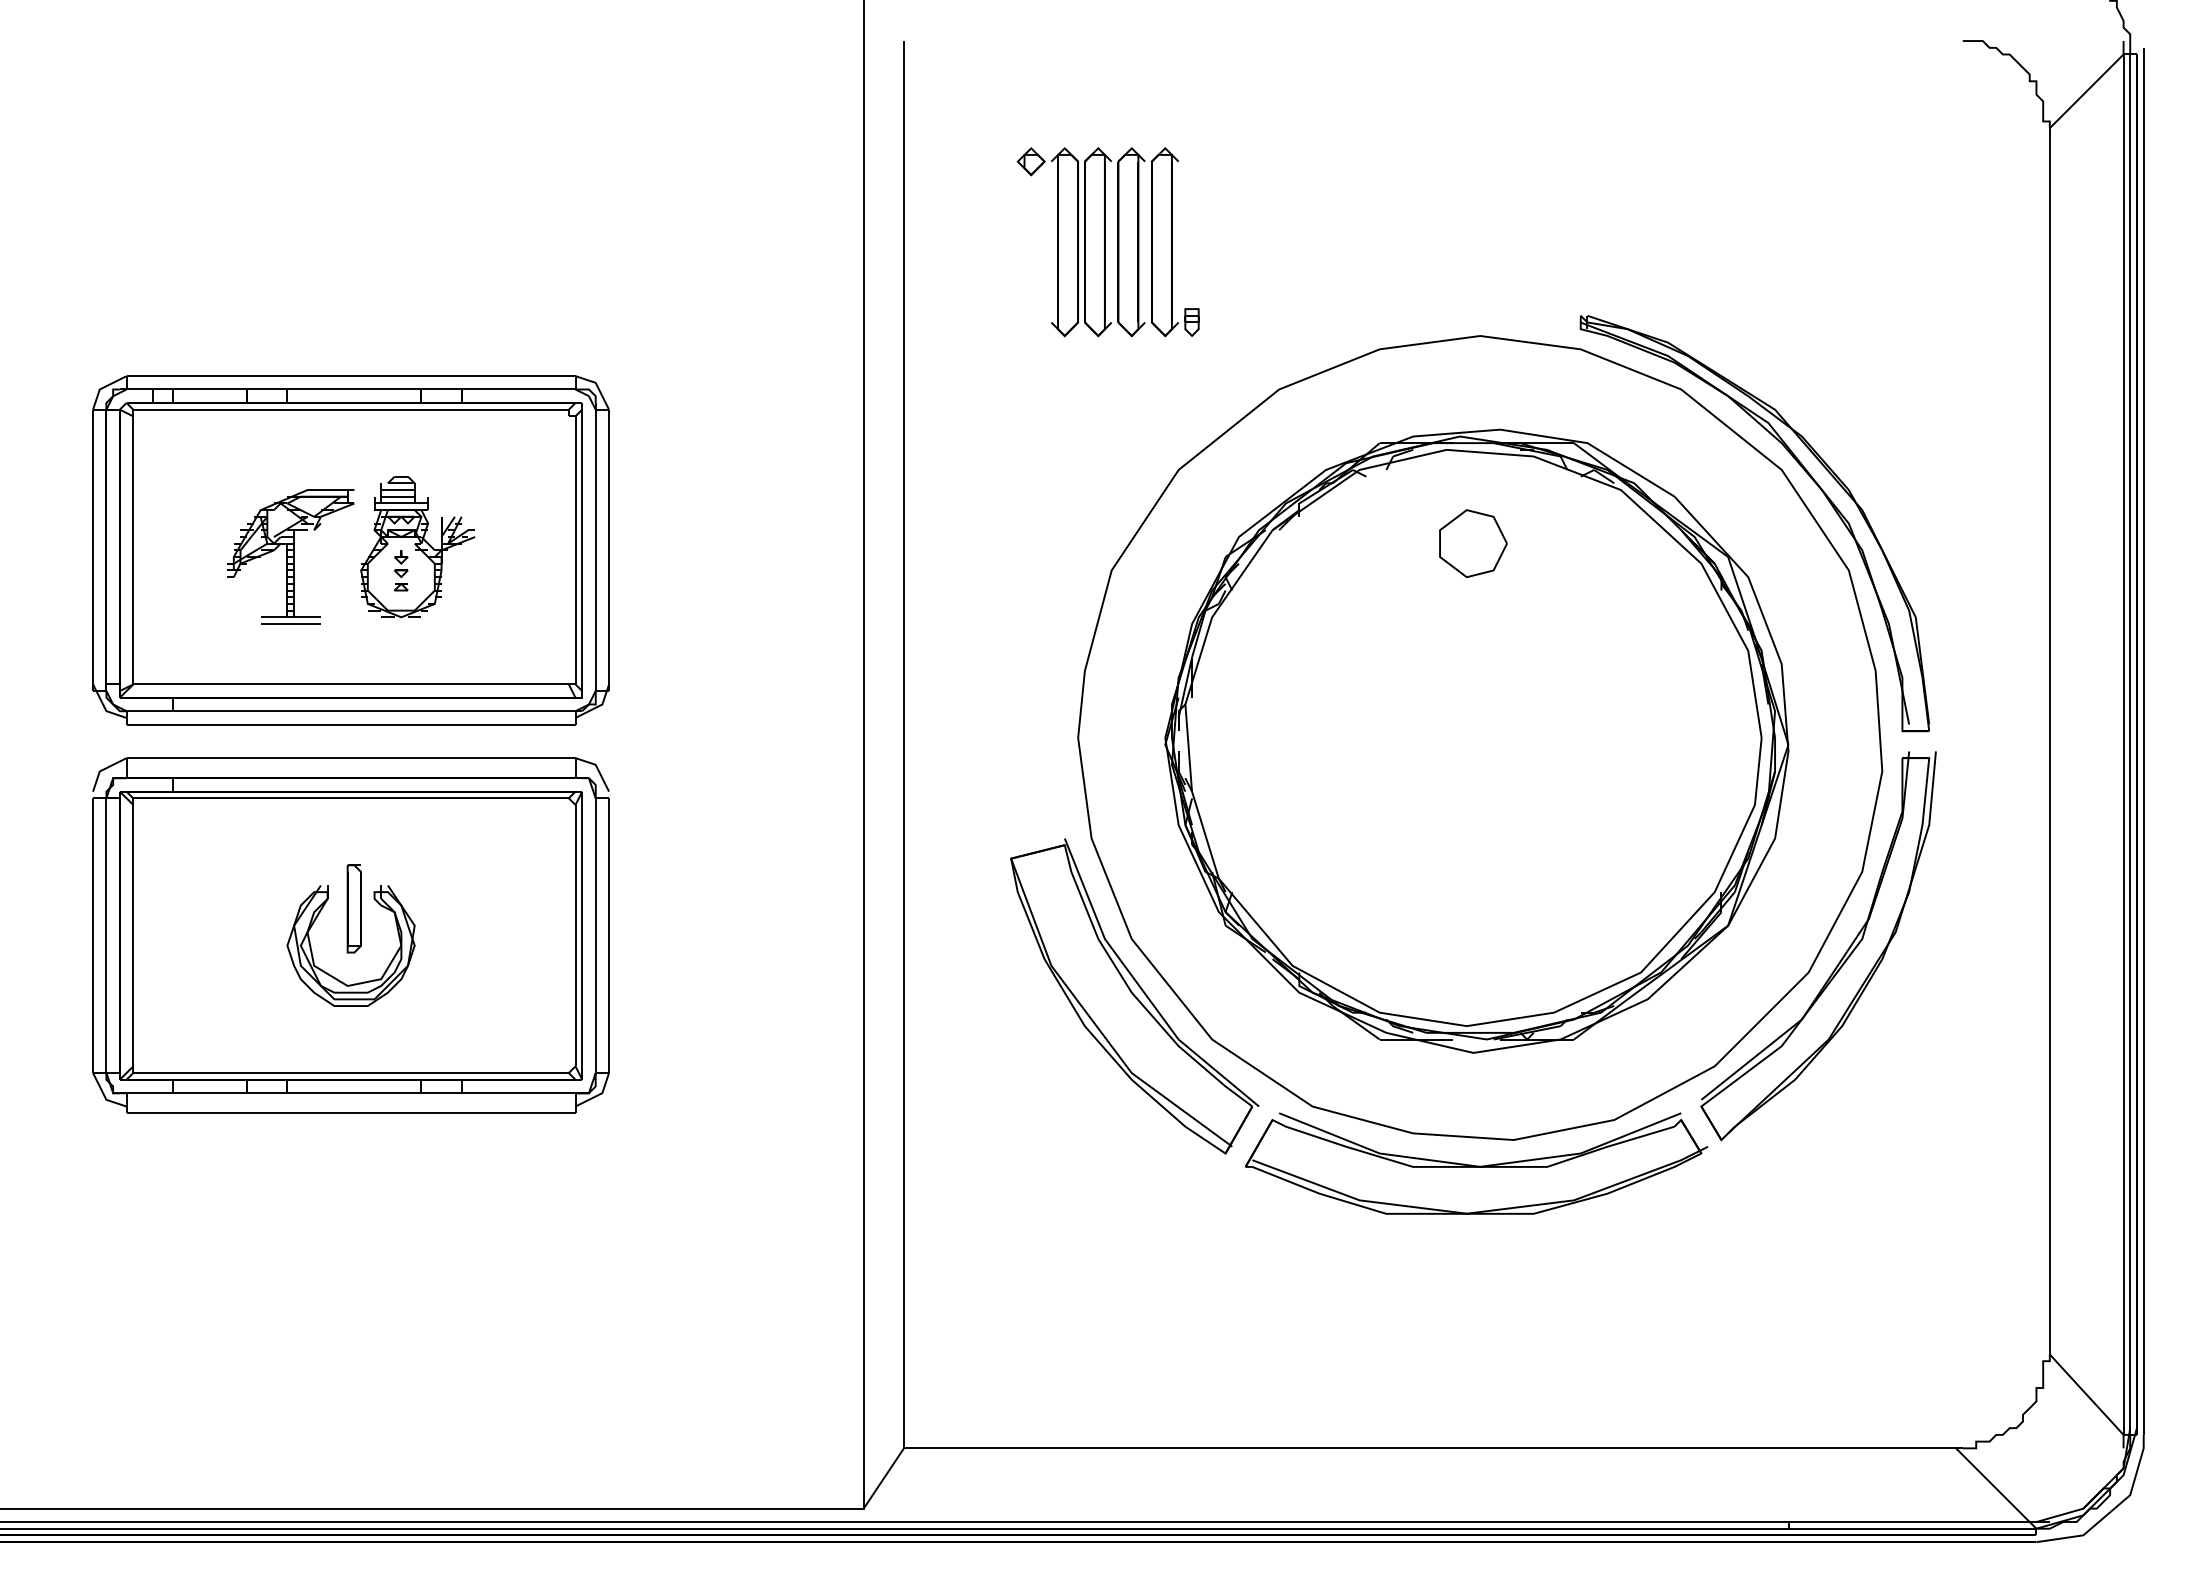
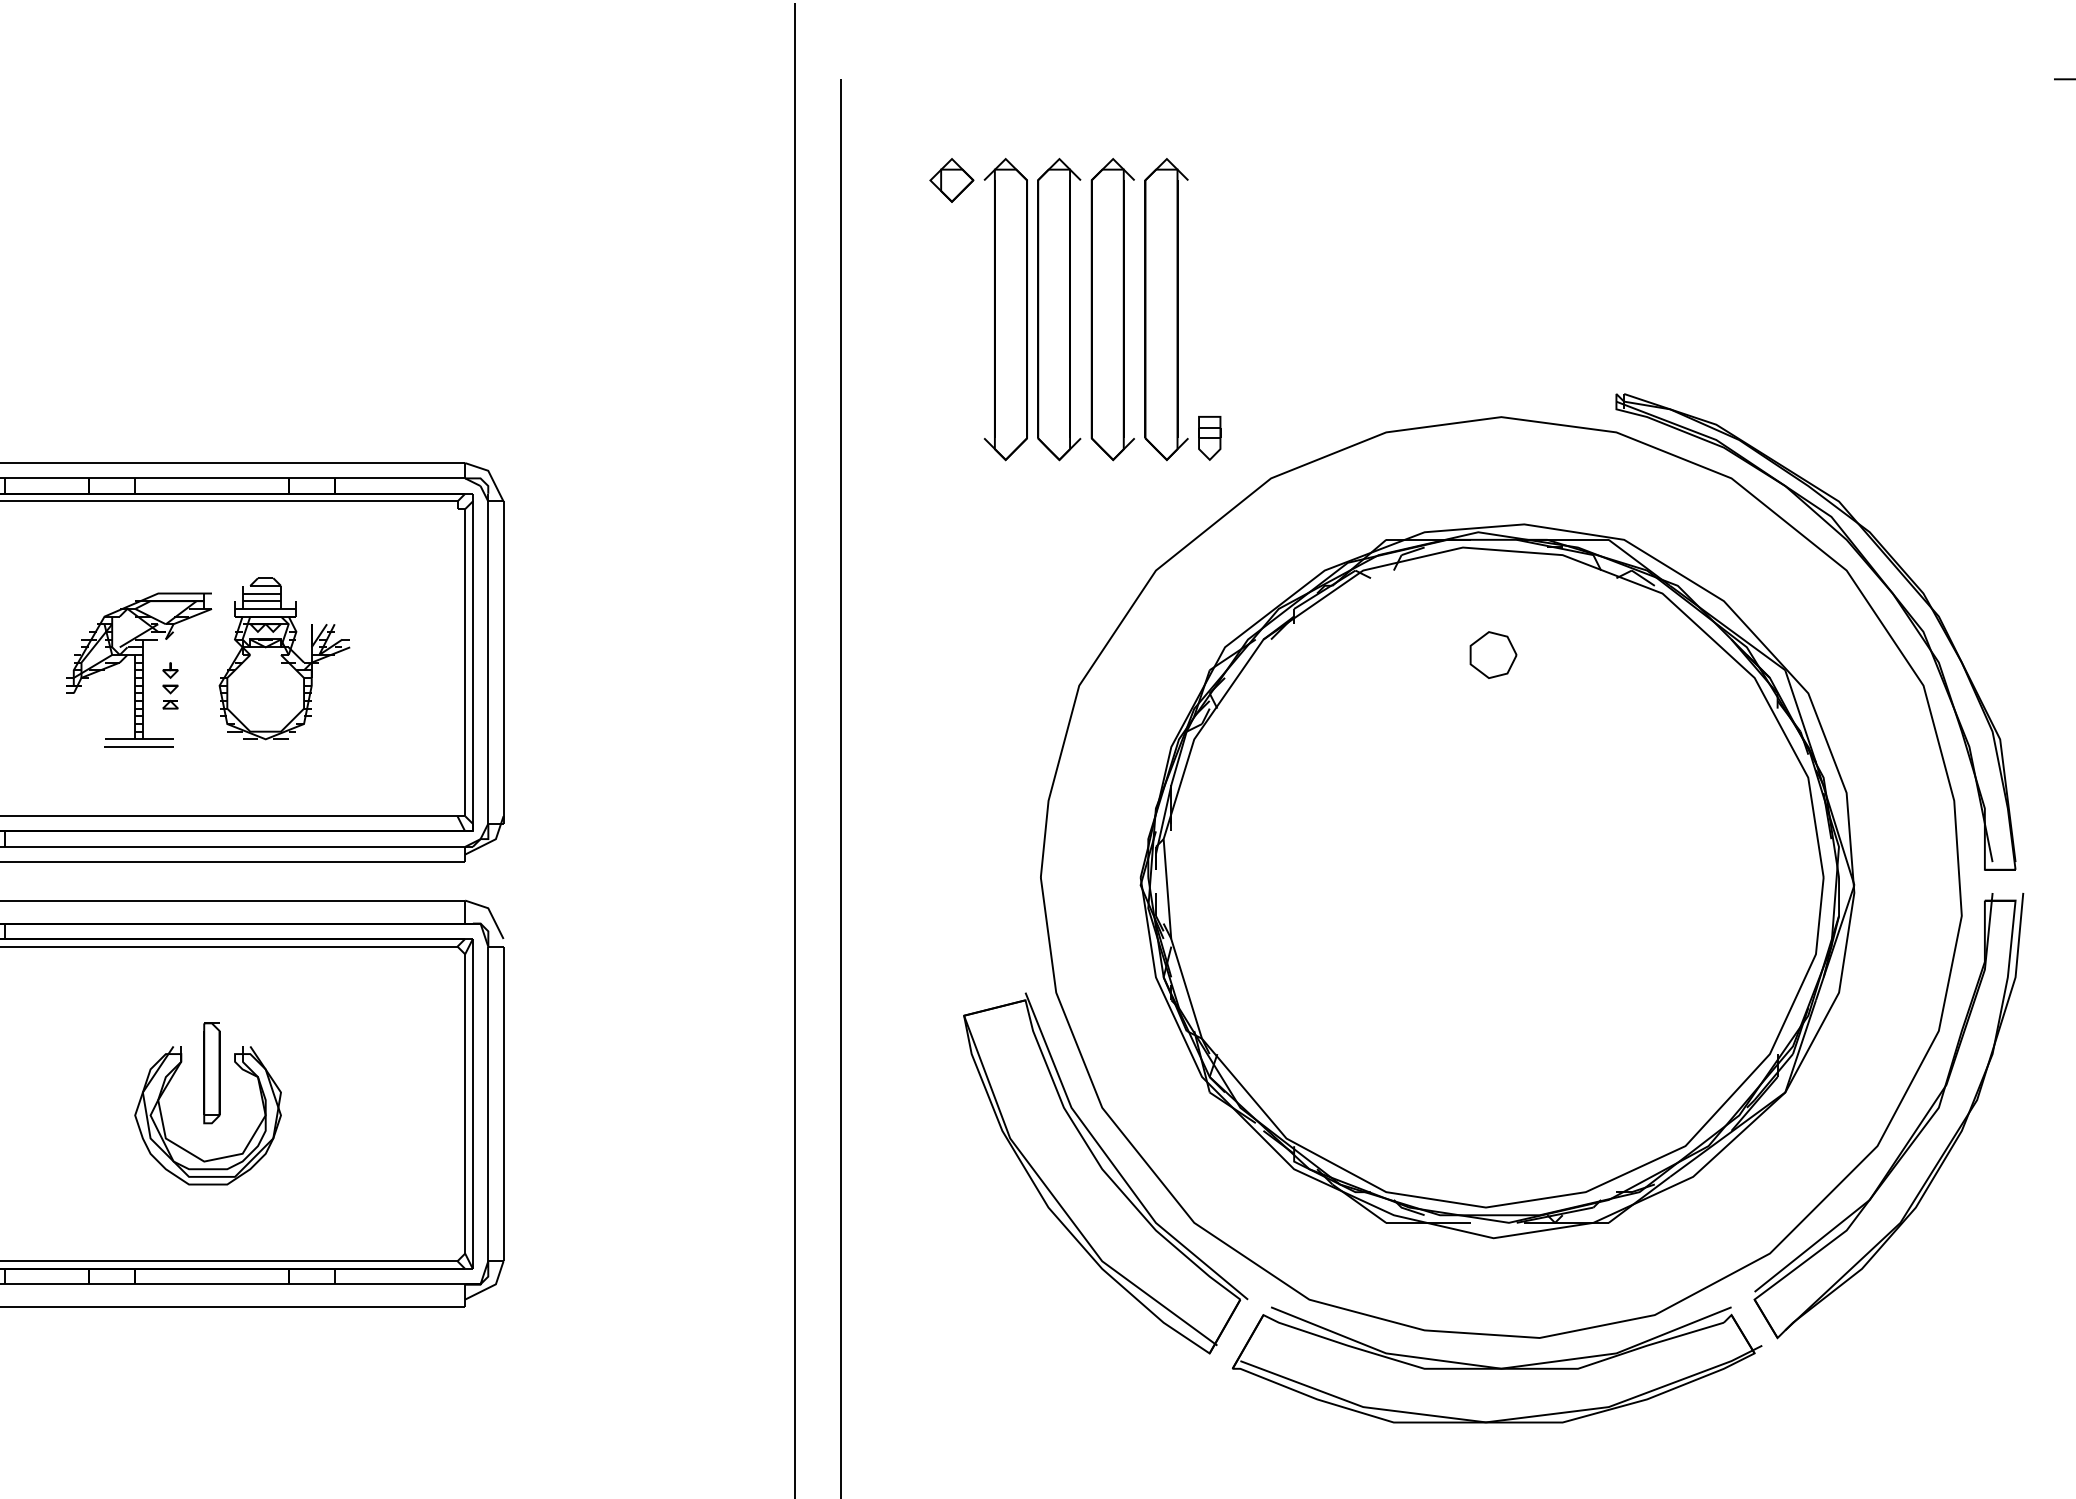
part: (1107, 242) -> (1074, 310), size x1.4
part: (1473, 543) -> (1493, 654), size x0.6
part: (401, 570) -> (170, 685), moved

